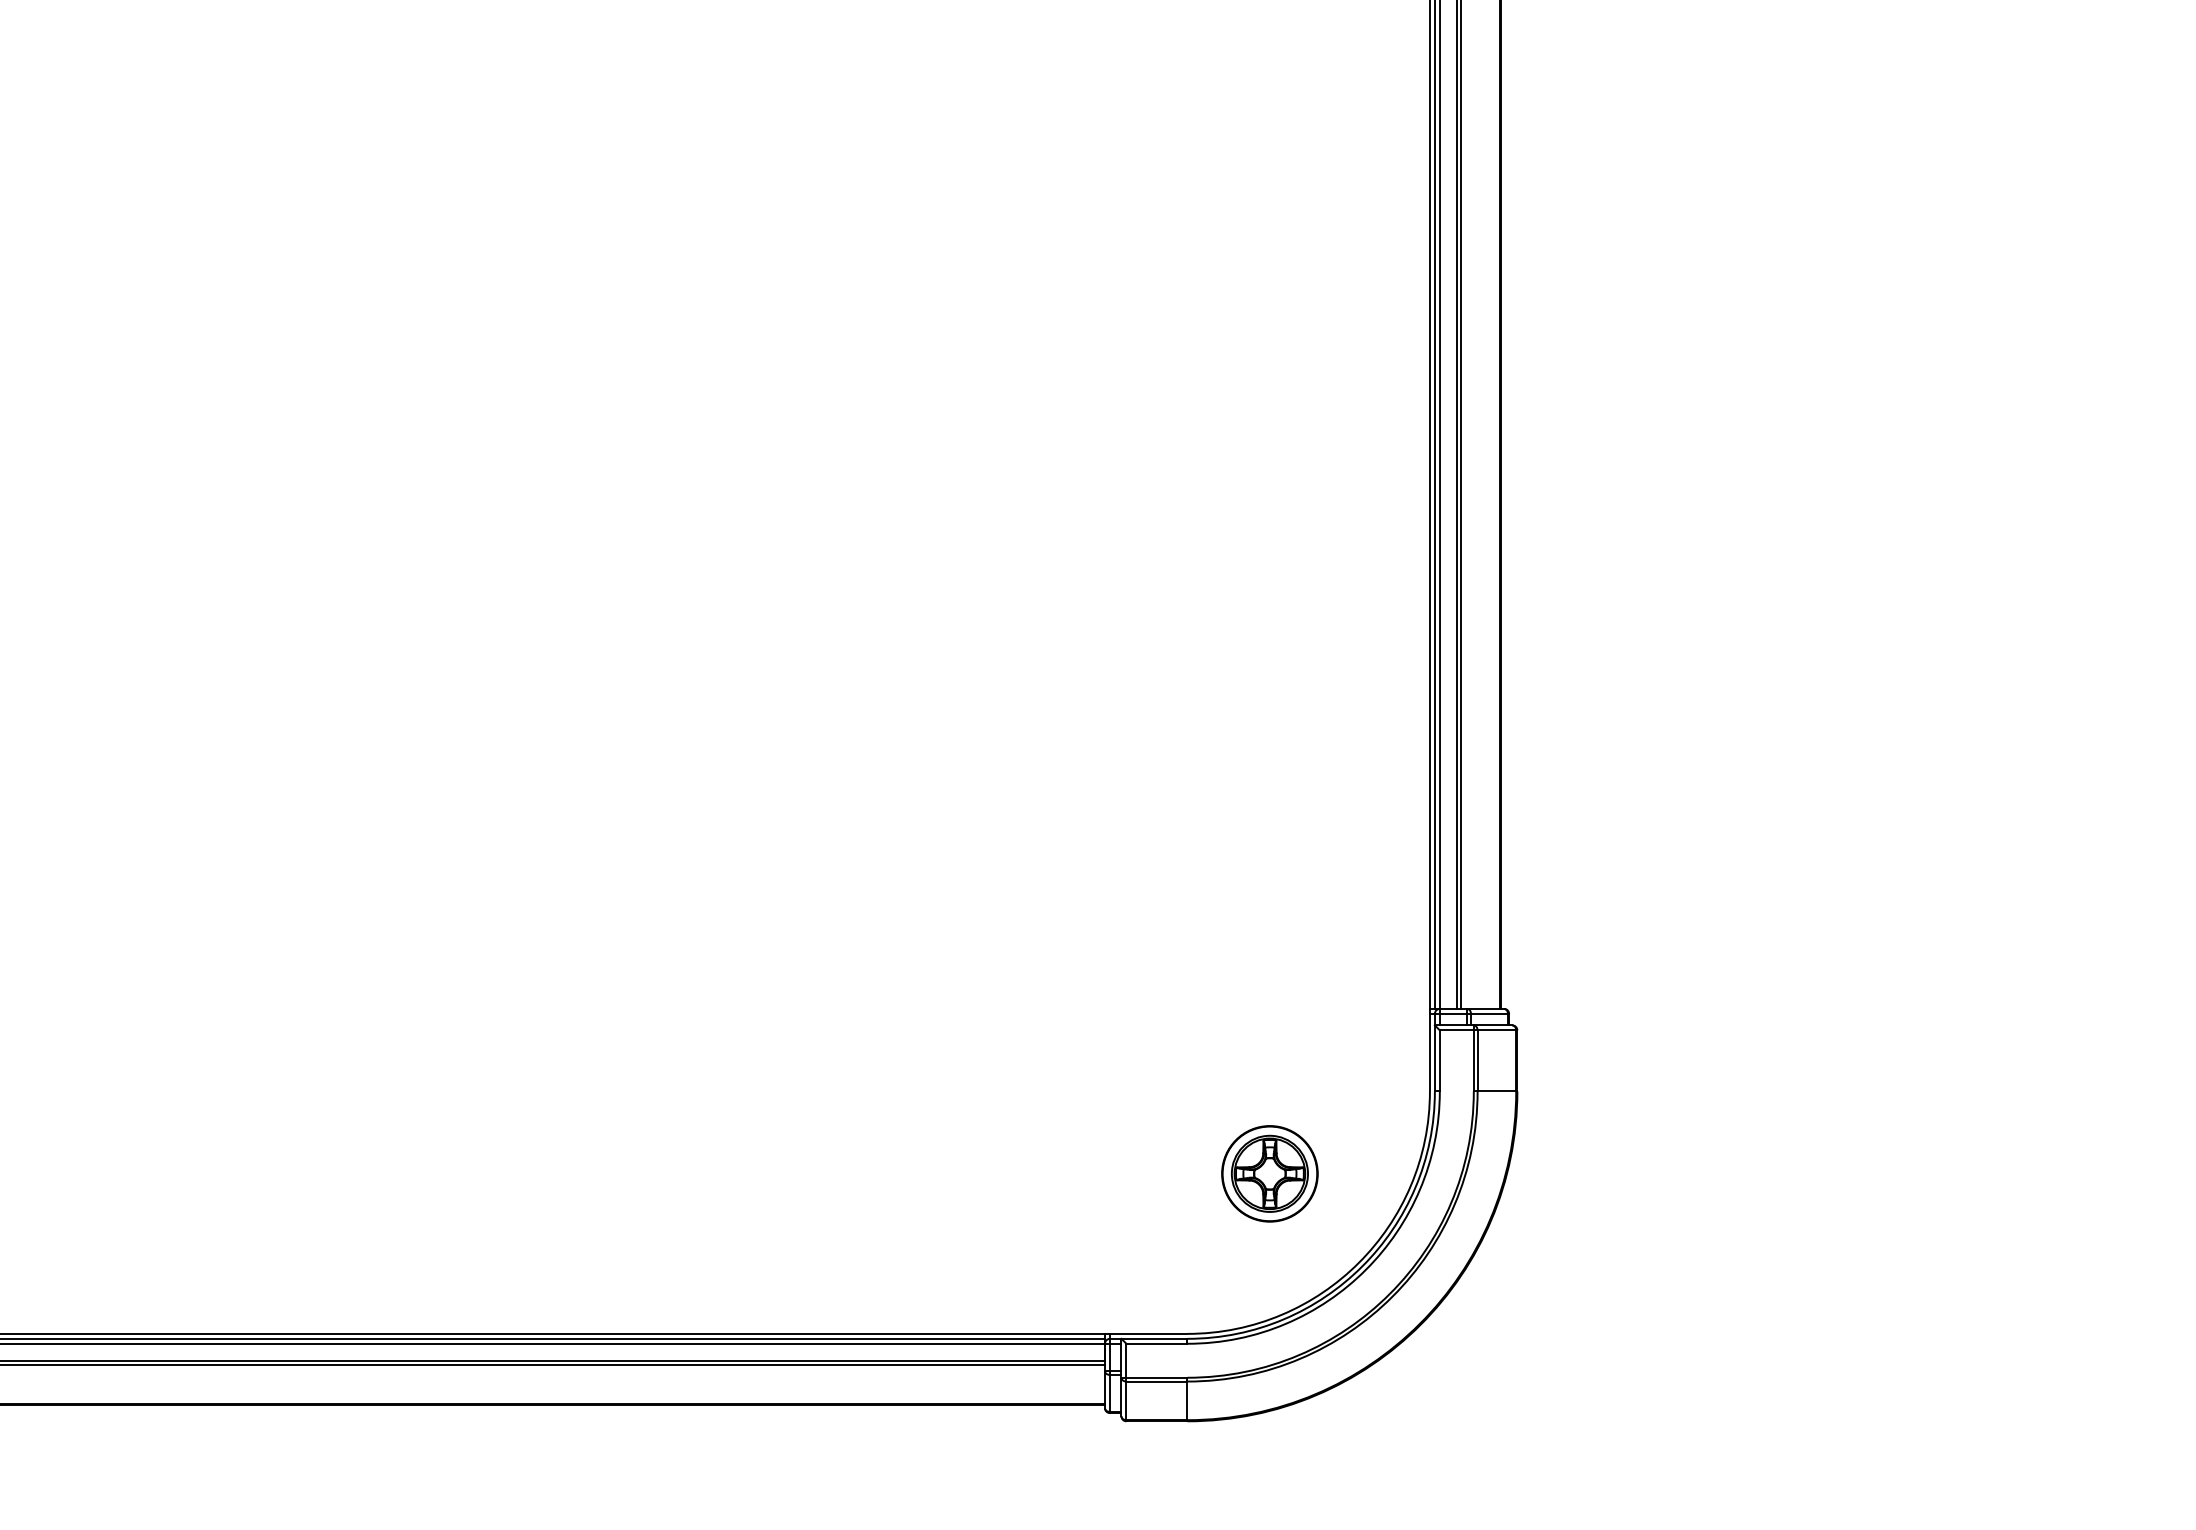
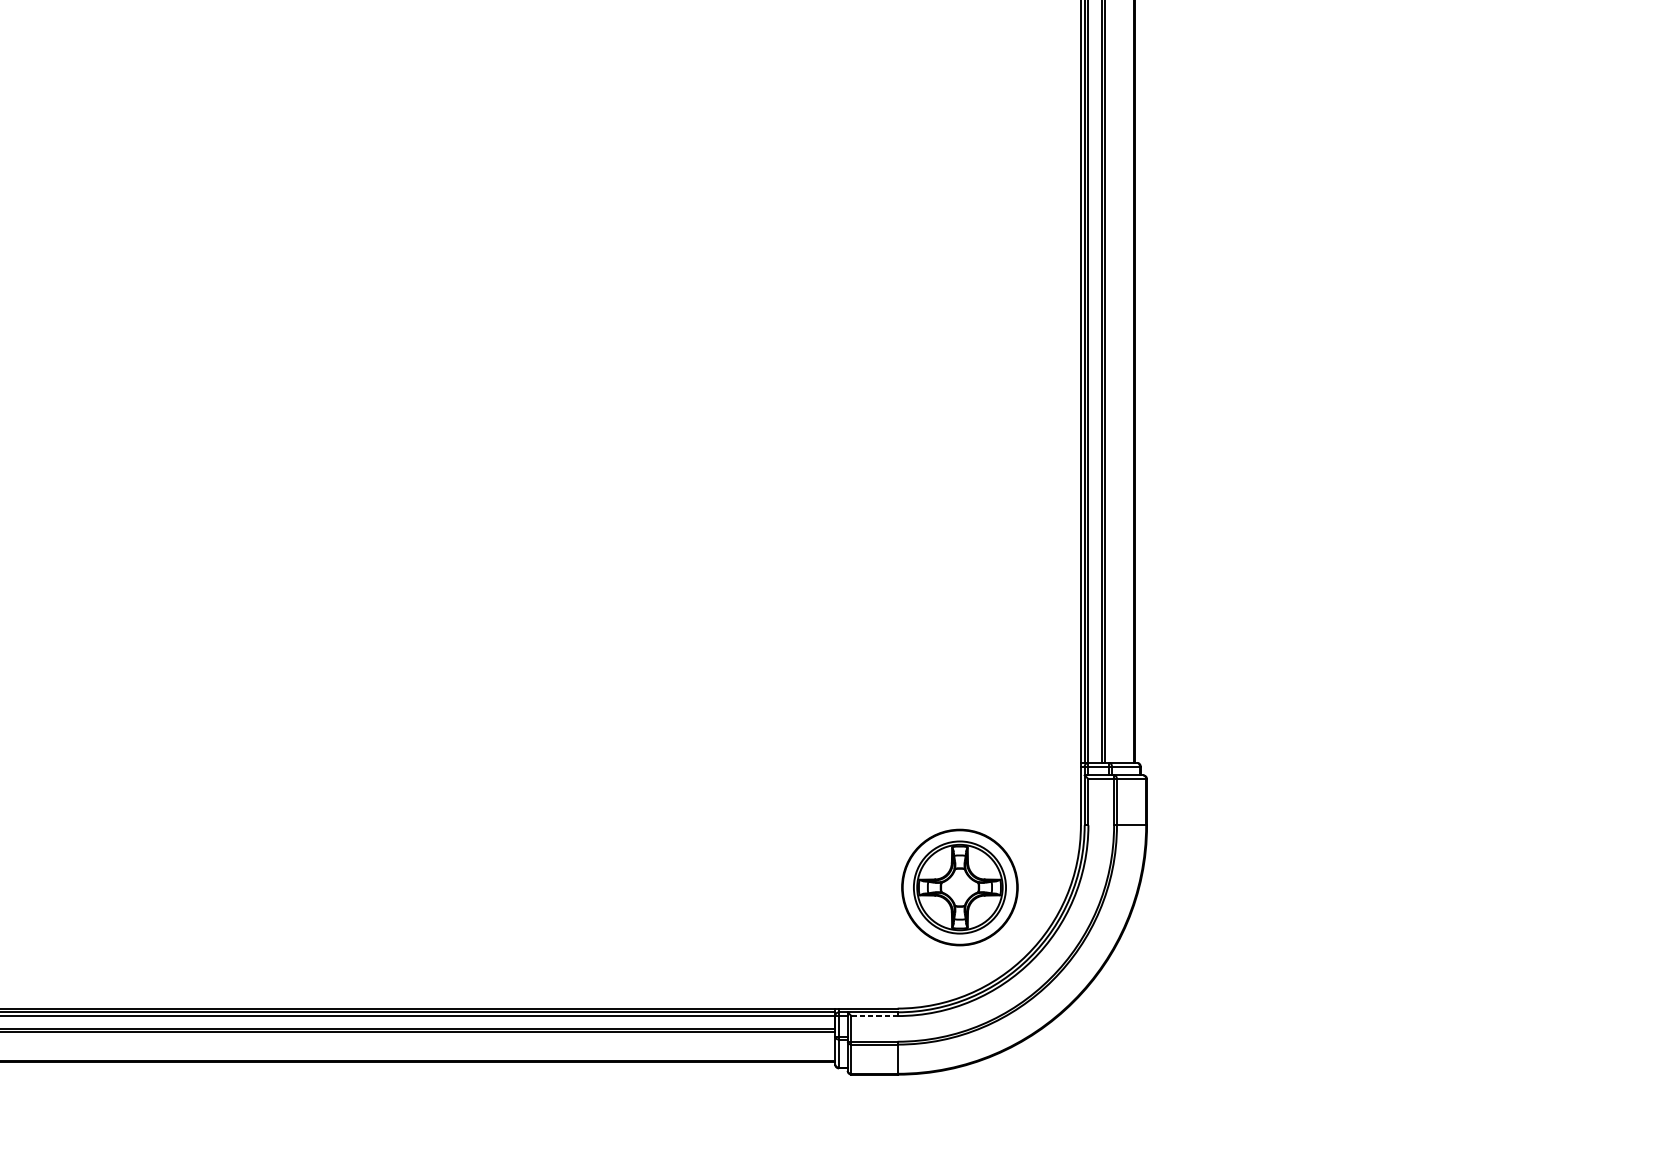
part: (1269, 1173) -> (959, 887), size x1.6
line: (1156, 1343) -> (874, 1015), solid -> dashed

